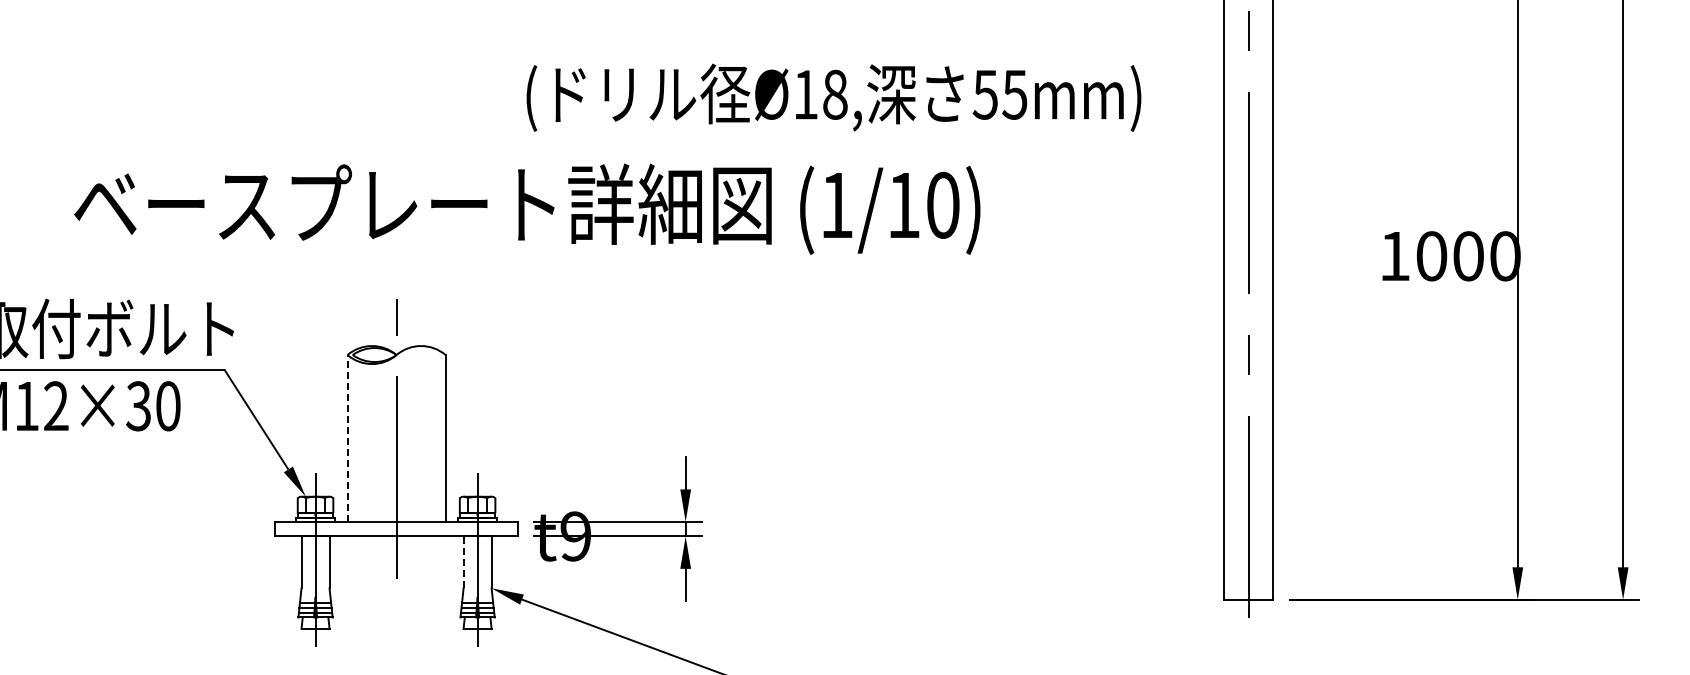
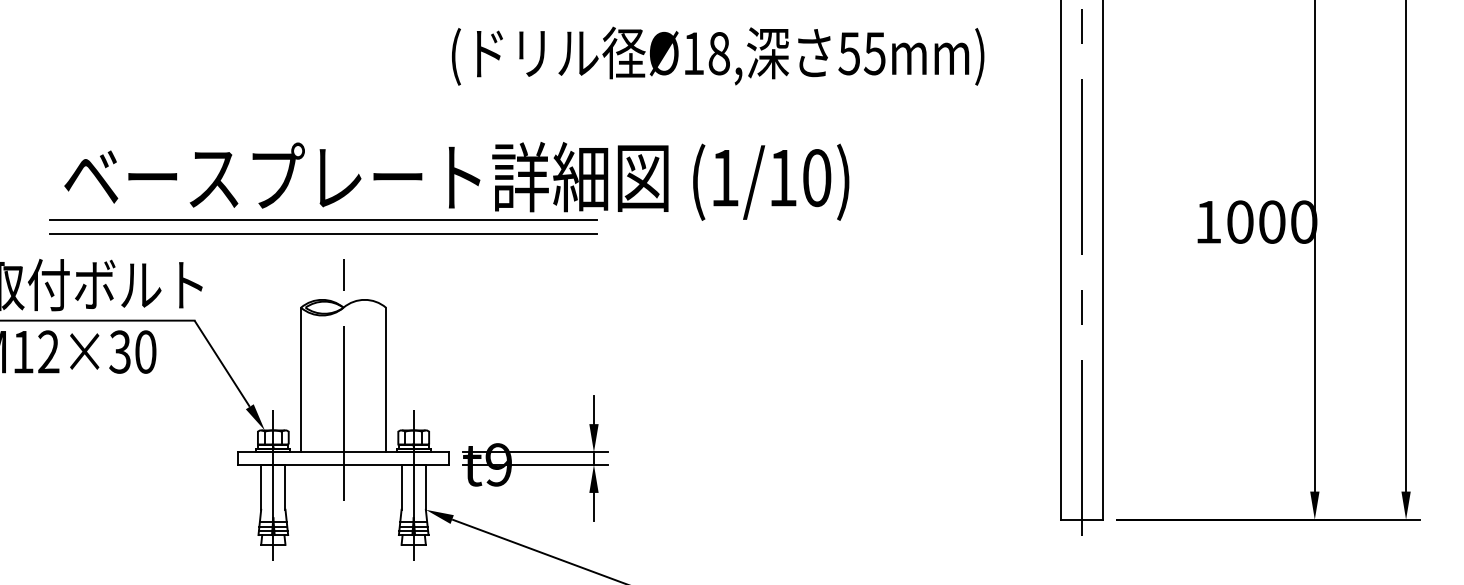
text: (833, 97) -> (717, 56), moved
line: (373, 254) -> (323, 220), added
line: (373, 269) -> (323, 233), added
line: (347, 437) -> (301, 379), dashed -> solid
line: (463, 562) -> (401, 487), dashed -> solid

